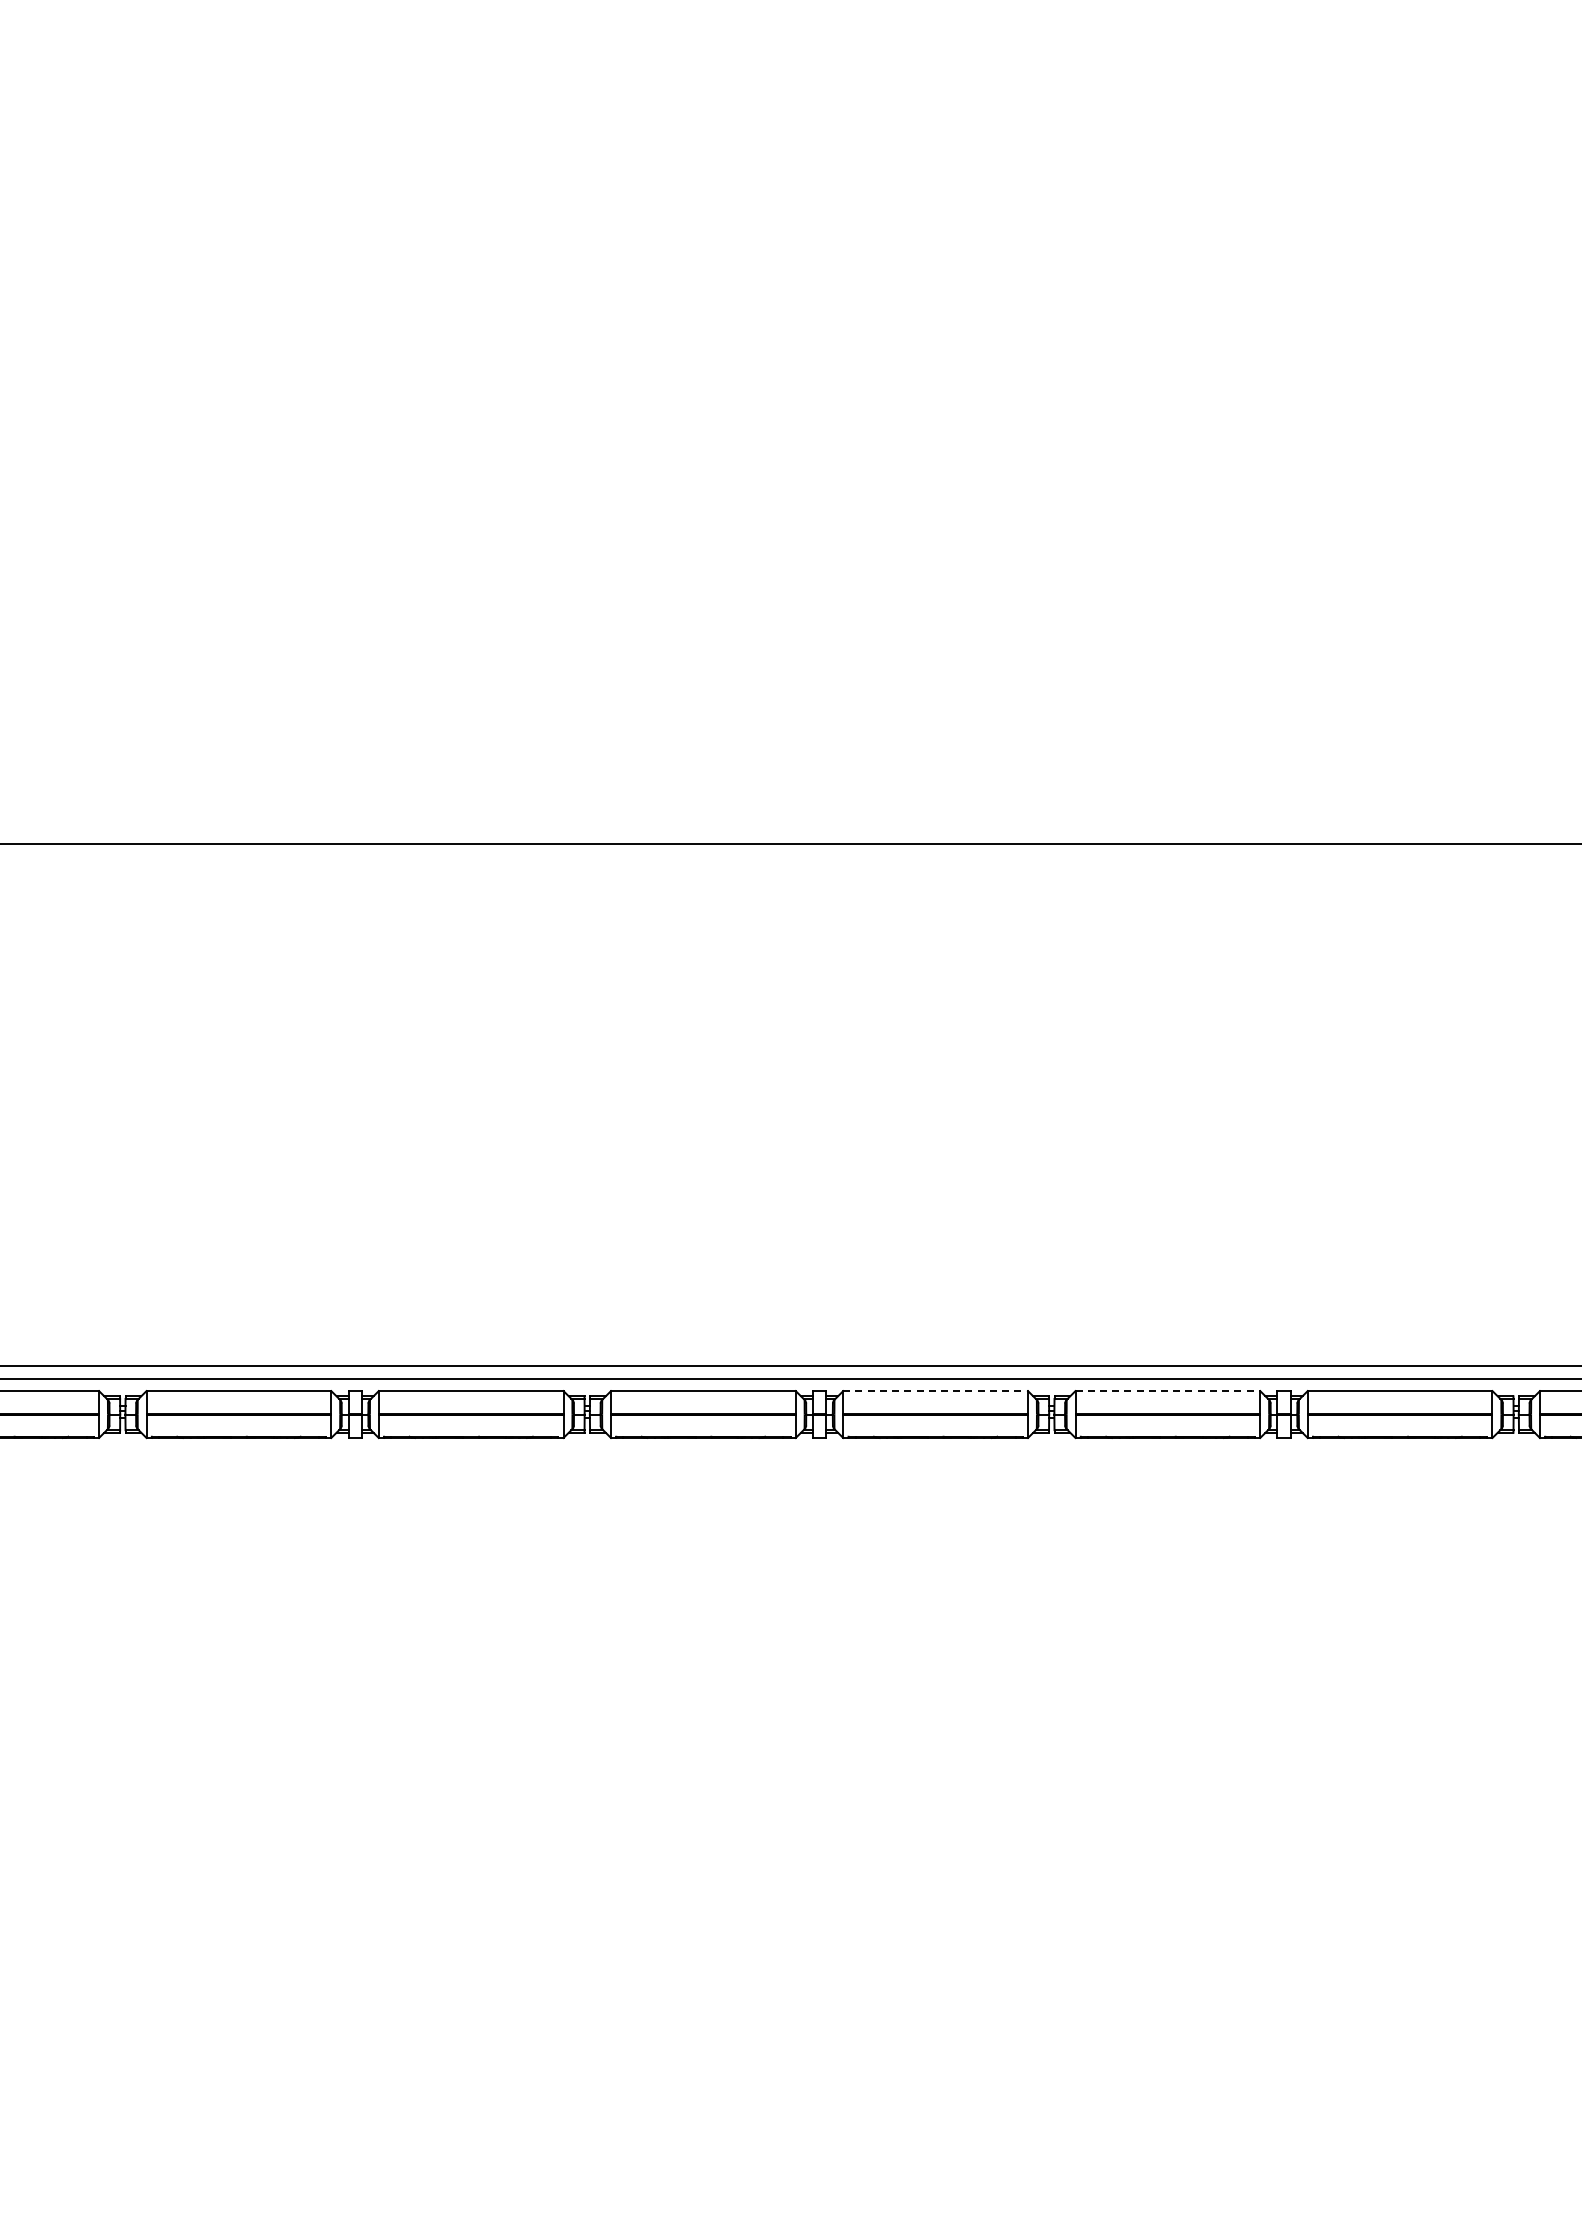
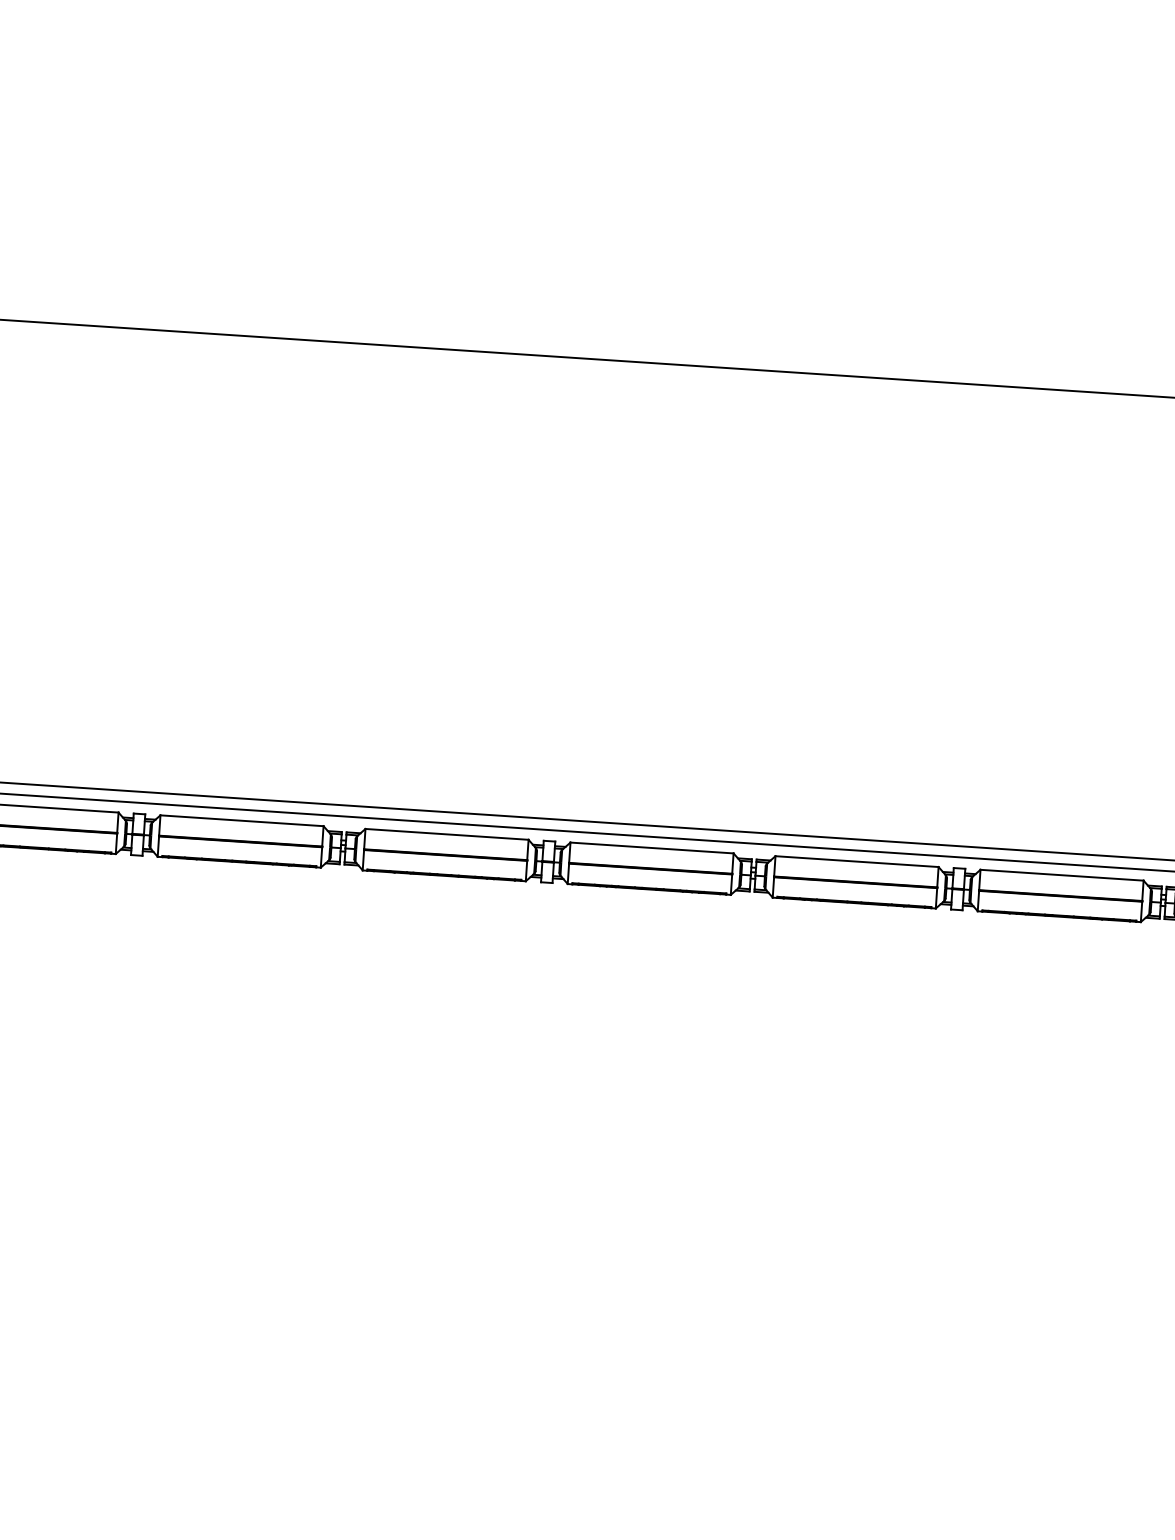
line: (936, 1391) -> (652, 848), dashed -> solid
line: (1168, 1391) -> (857, 862), dashed -> solid

